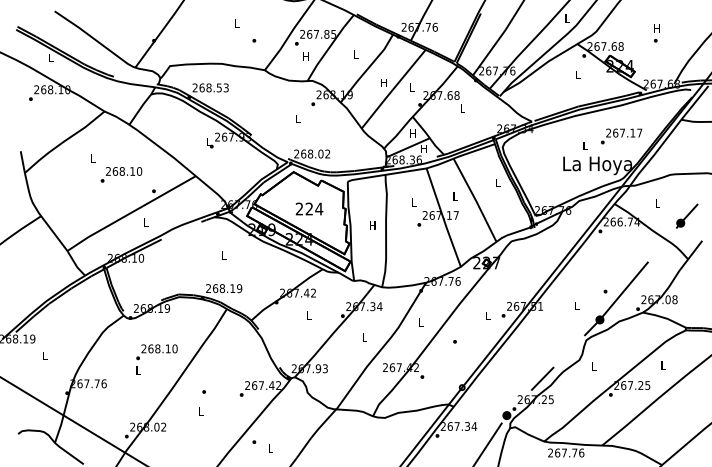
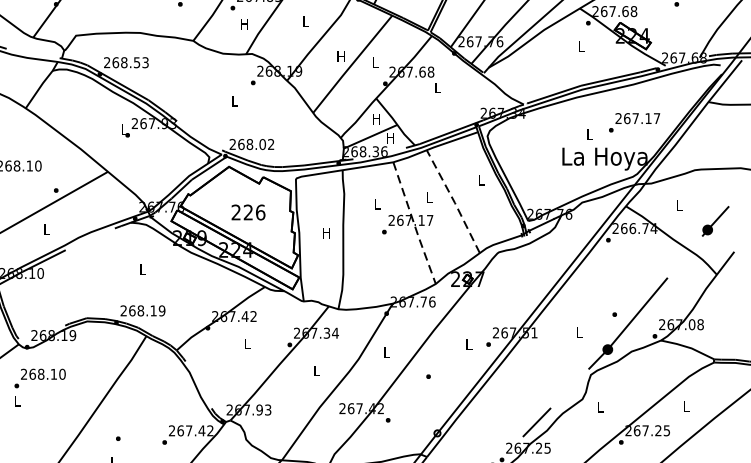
line: (475, 200) -> (453, 201), solid -> dashed
text: (319, 208) -> (260, 211), 224 -> 226
line: (443, 218) -> (414, 224), solid -> dashed
text: (156, 359) -> (39, 387), moved

